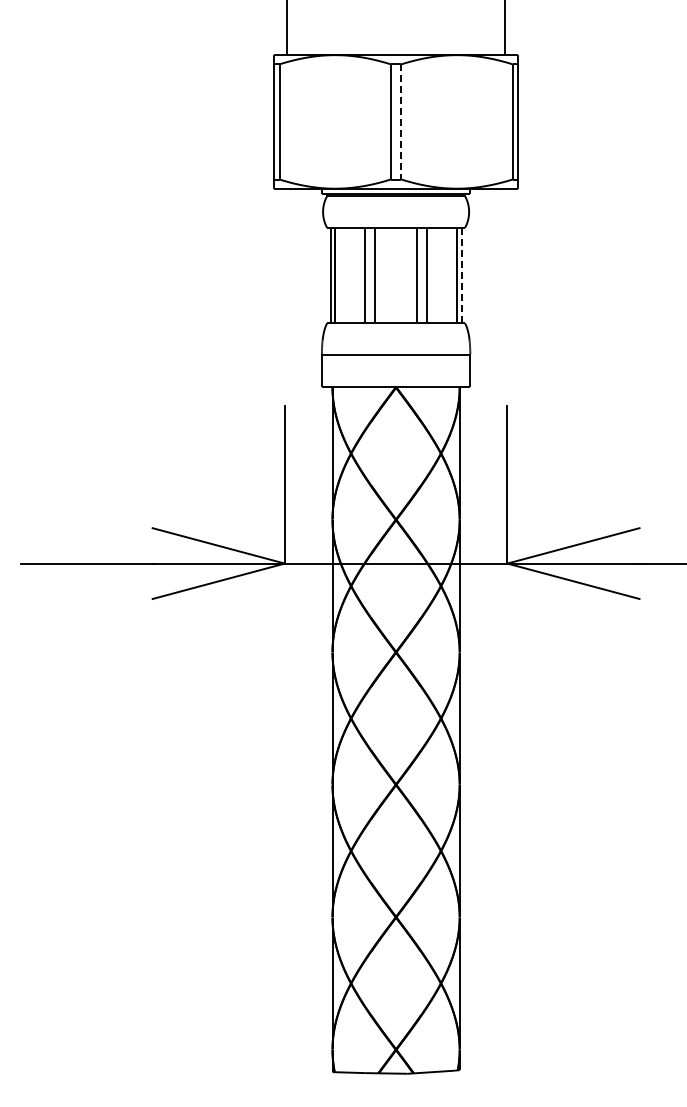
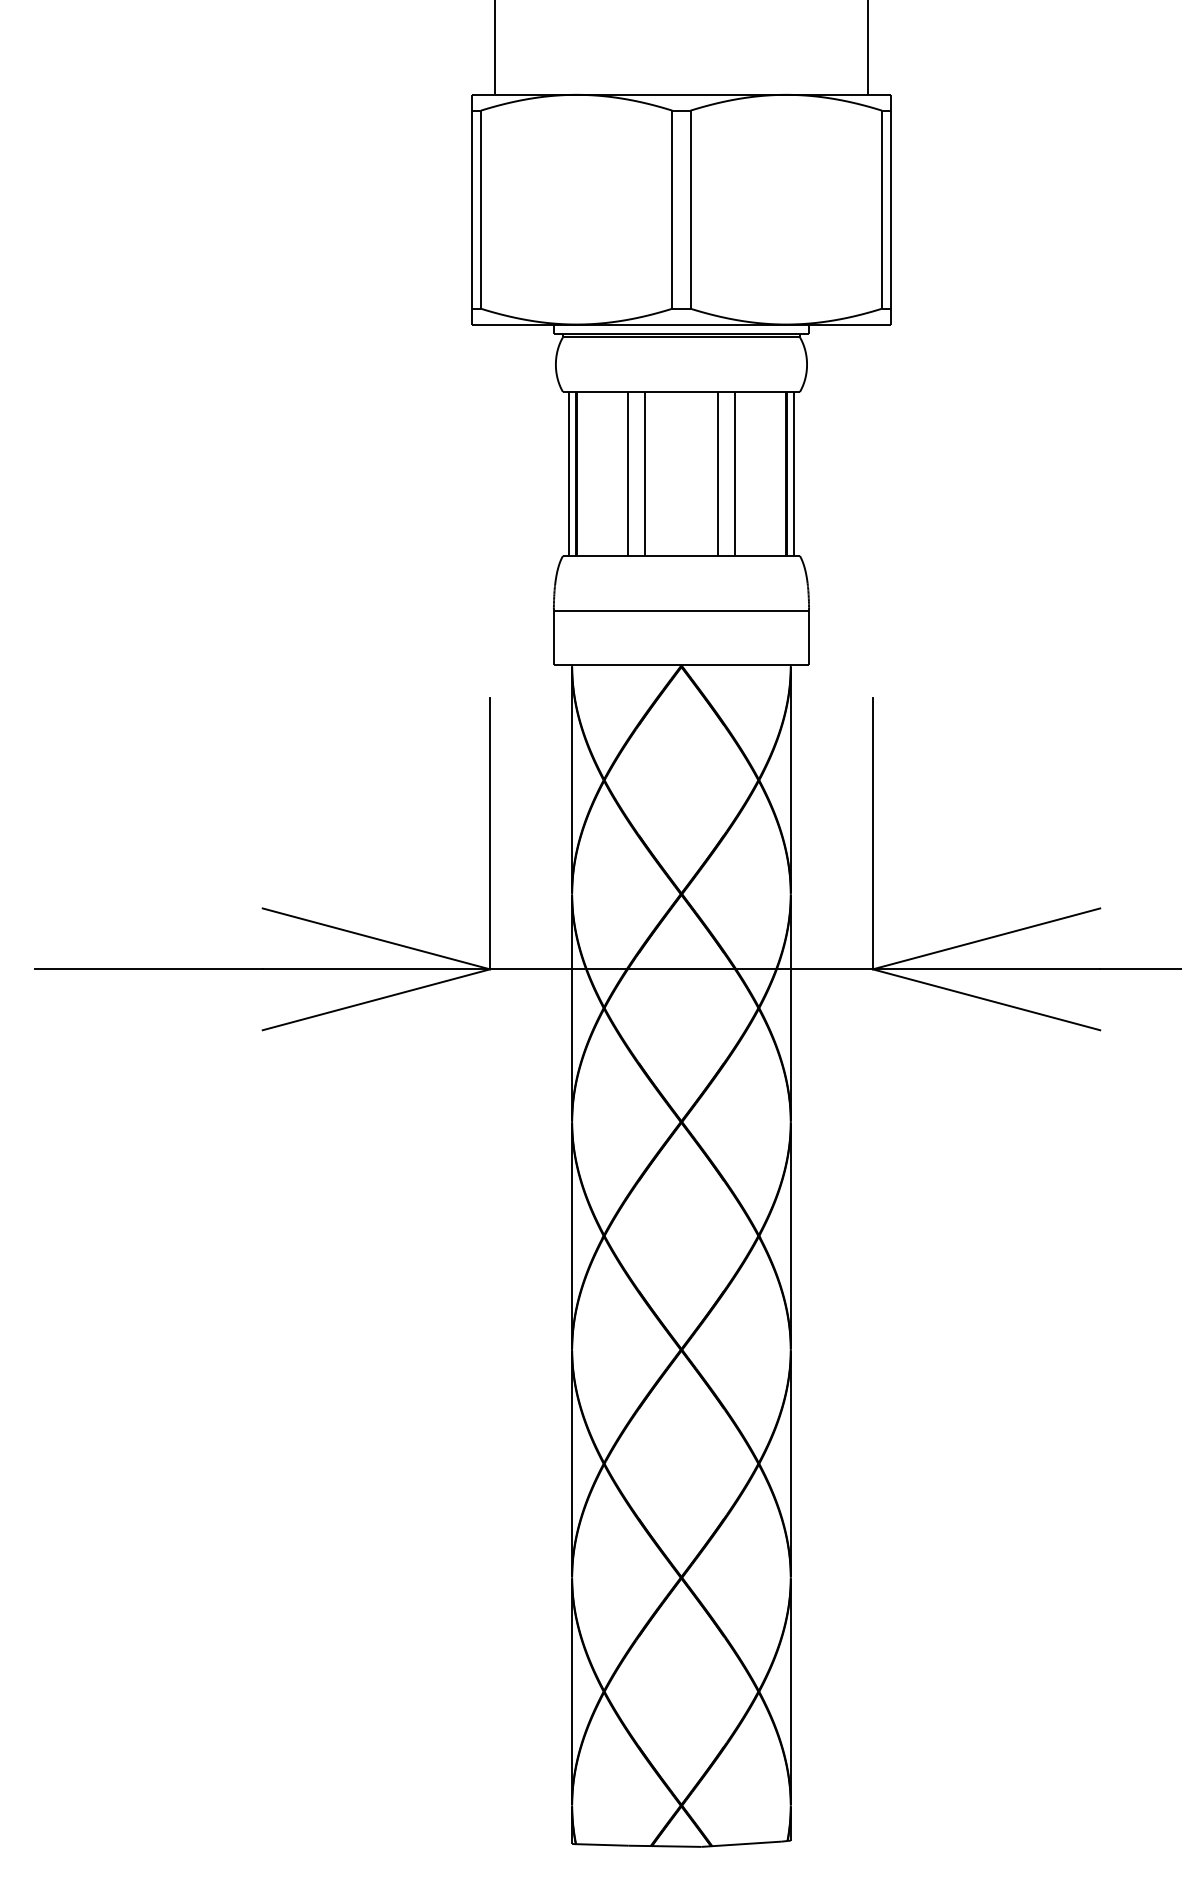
line: (401, 121) -> (690, 208), dashed -> solid
line: (461, 275) -> (793, 473), dashed -> solid

